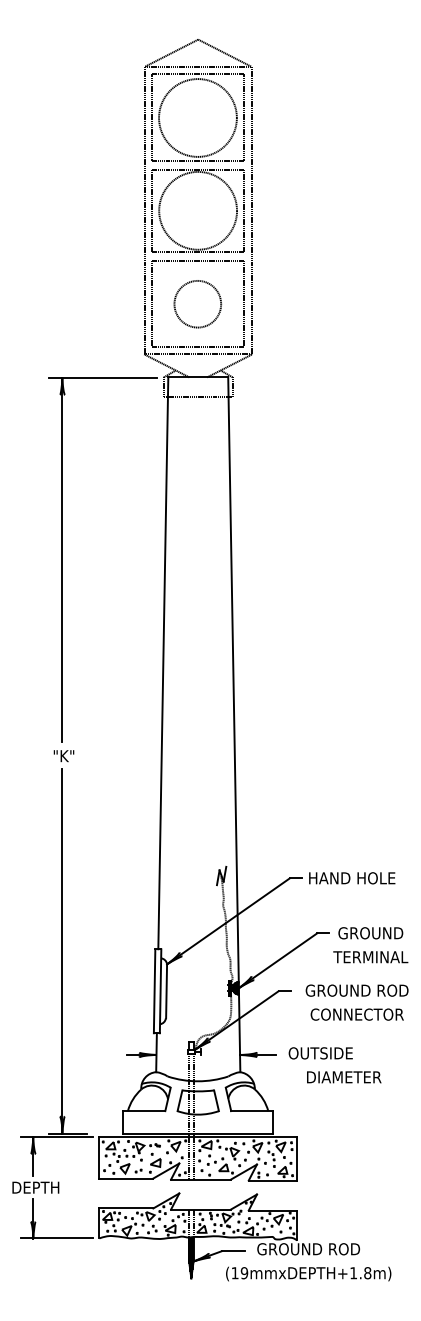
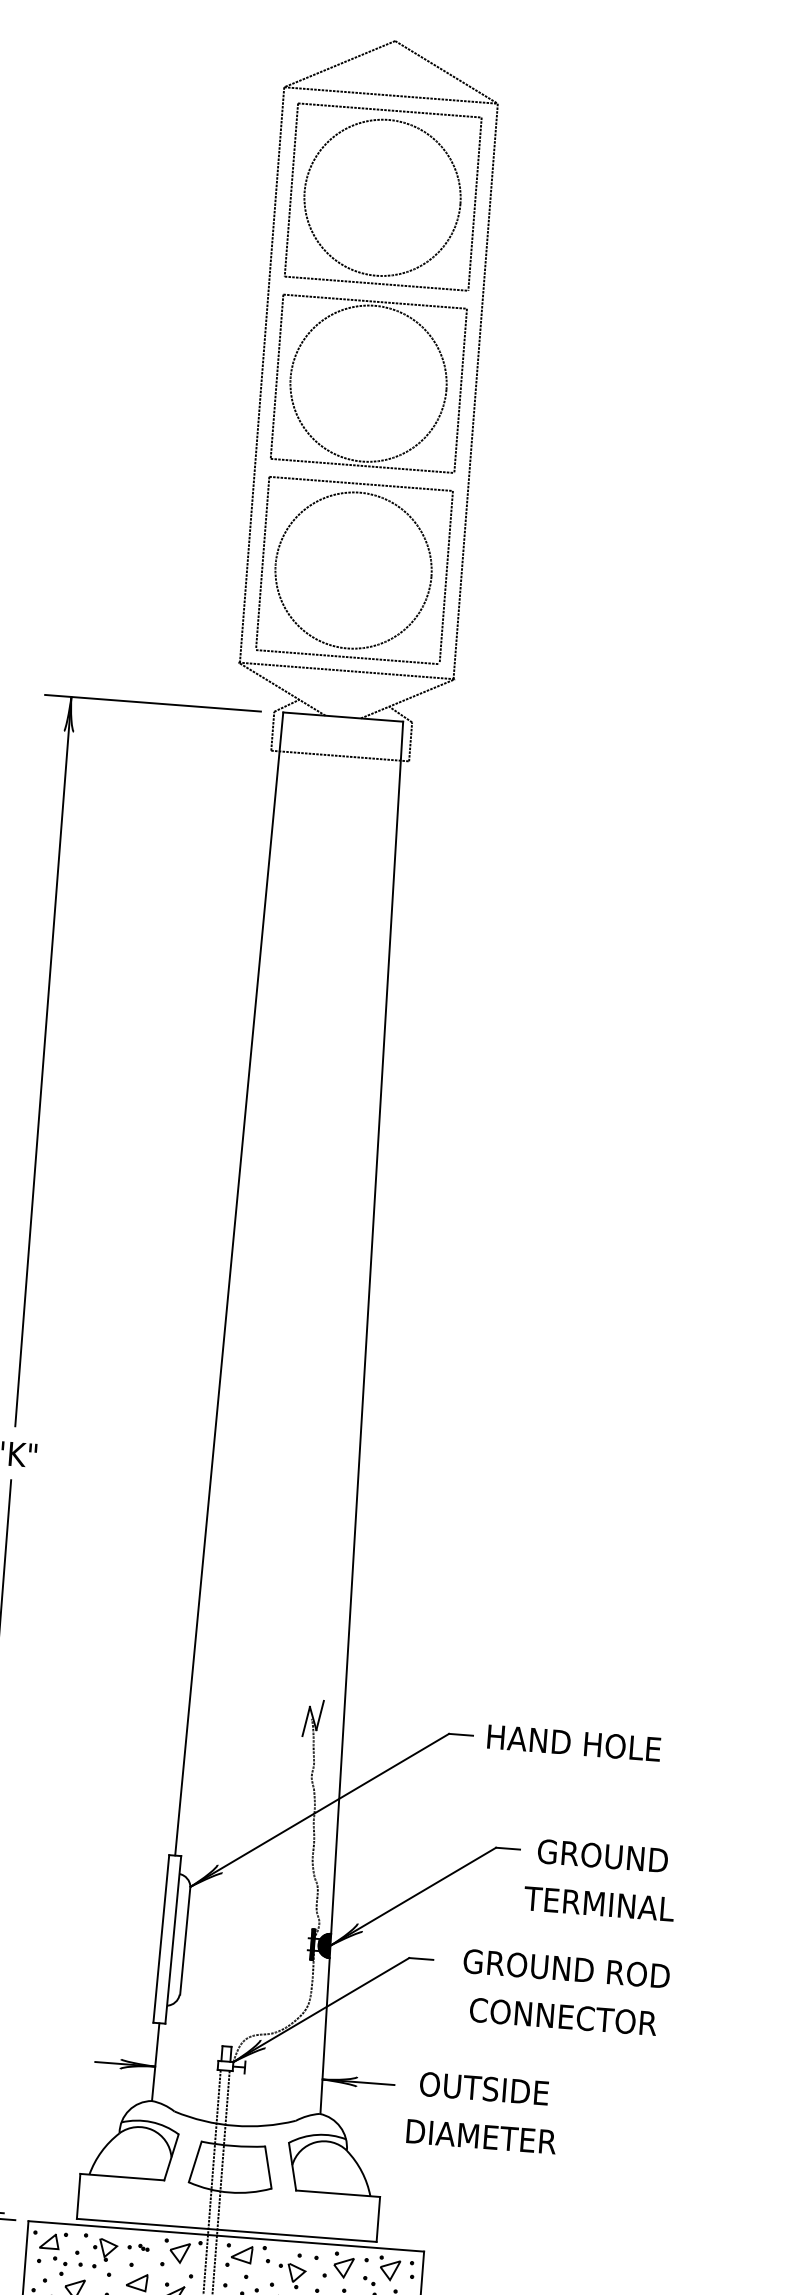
circle: (197, 304) -> (352, 571), size x1.67
text: (344, 1077) -> (482, 2137), moved

